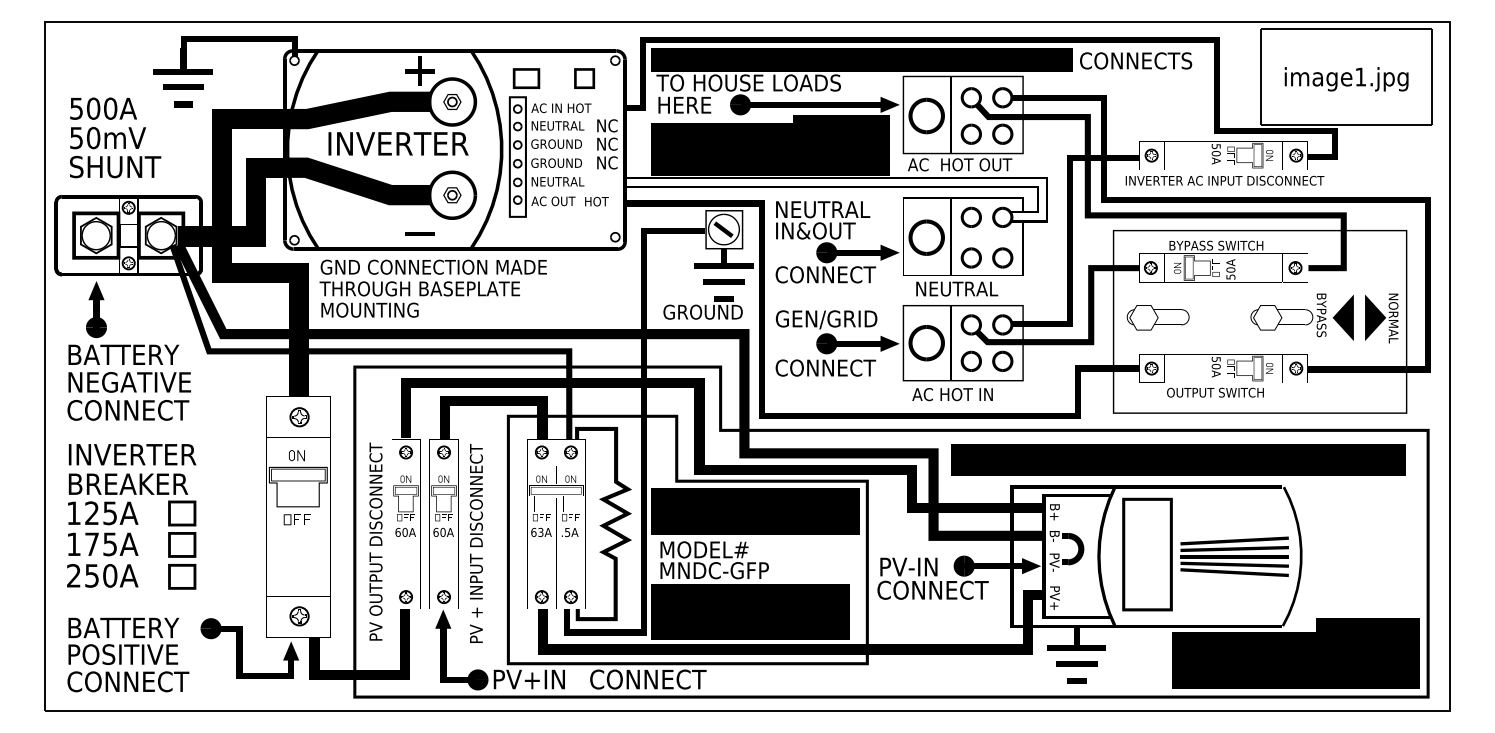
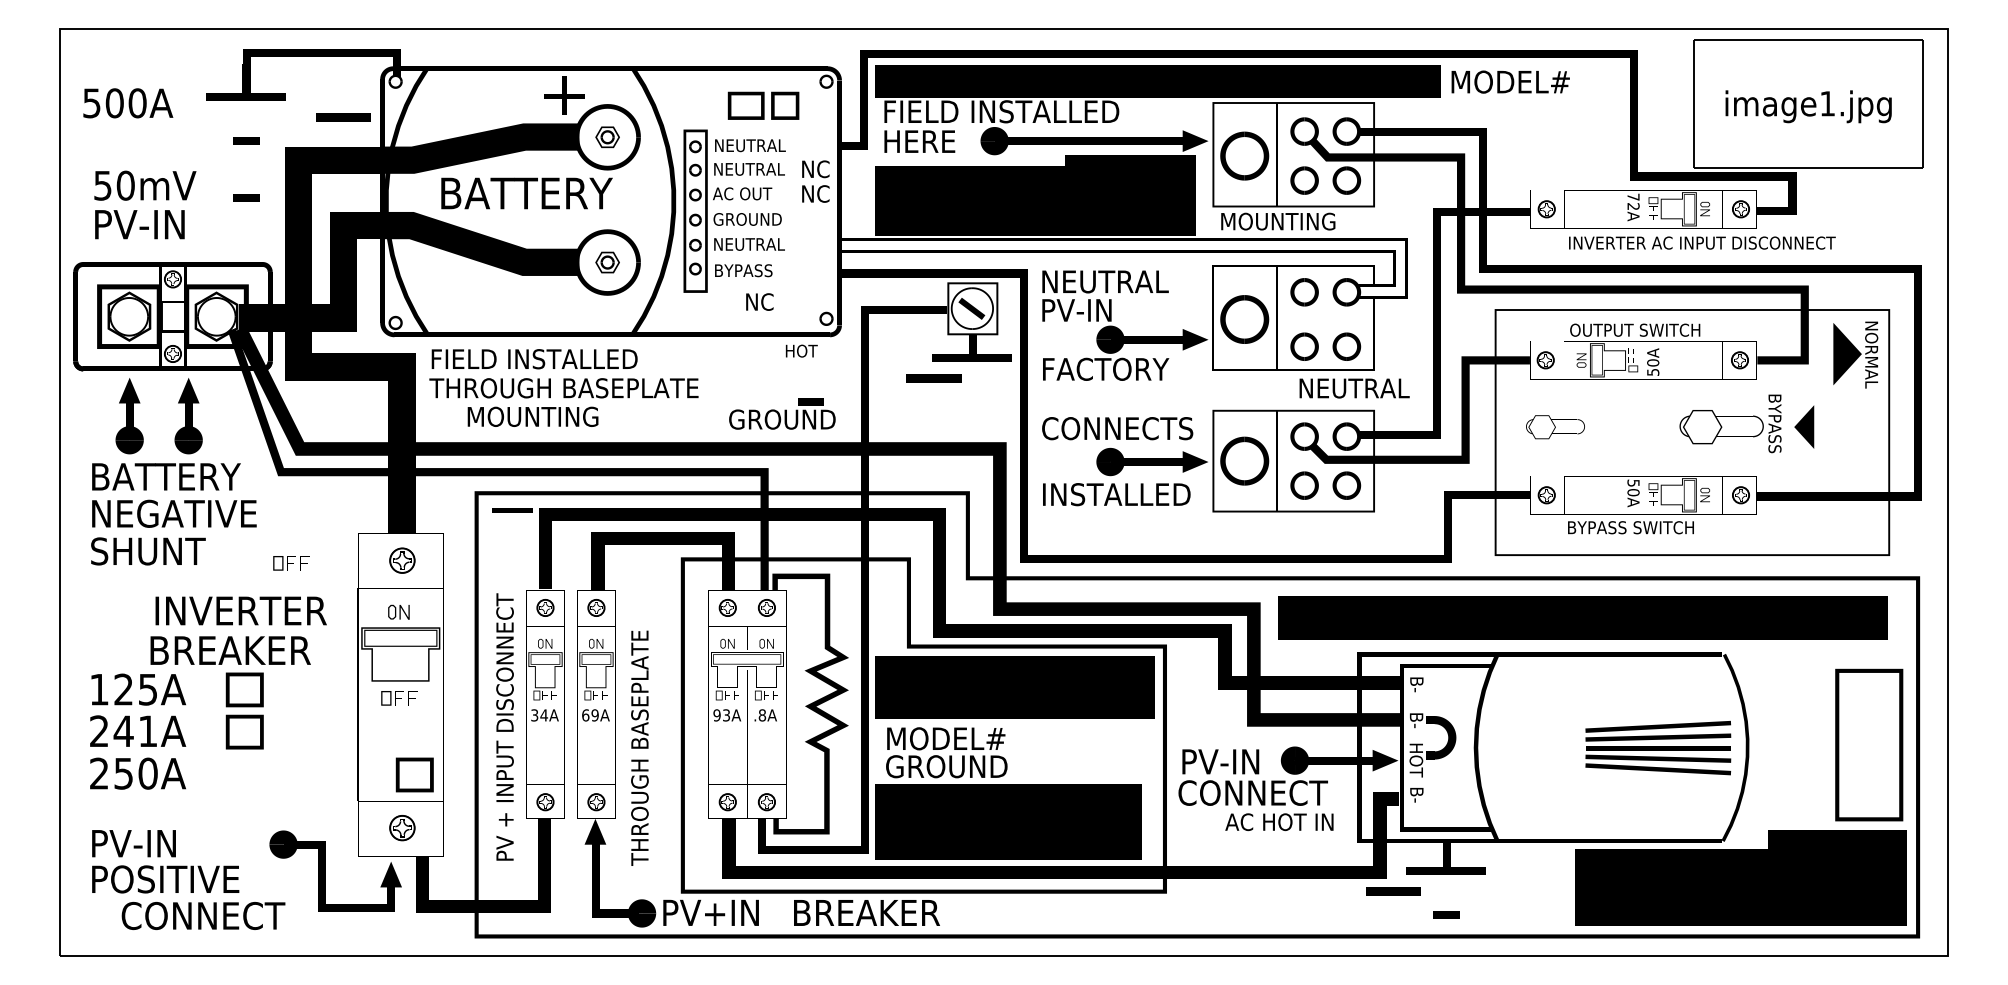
text: (1135, 60) -> (1525, 81), CONNECTS -> MODEL#
part: (525, 78) -> (745, 105), moved
text: (748, 82) -> (1005, 111), TO HOUSE LOADS -> FIELD INSTALLED
line: (183, 87) -> (343, 117), moved
text: (103, 108) -> (128, 103), moved
text: (560, 108) -> (753, 145), AC IN HOT -> NEUTRAL
text: (400, 143) -> (537, 193), INVERTER -> BATTERY
text: (556, 143) -> (747, 193), GROUND -> AC OUT
line: (183, 146) -> (246, 197), added
text: (1216, 149) -> (1633, 201), 50A -> 72A
text: (607, 162) -> (759, 301), moved
text: (960, 164) -> (1289, 221), AC  HOT OUT -> MOUNTING
text: (115, 166) -> (155, 224), SHUNT -> PV-IN
text: (1225, 180) -> (1702, 242), moved
text: (553, 201) -> (743, 270), AC OUT -> BYPASS
text: (596, 201) -> (801, 350), moved
text: (817, 230) -> (1097, 310), IN&OUT -> PV-IN
line: (420, 233) -> (512, 510), moved
text: (1217, 245) -> (1635, 329), BYPASS SWITCH -> OUTPUT SWITCH
text: (433, 267) -> (582, 359), GND CONNECTION MADE -> FIELD INSTALLED
text: (825, 274) -> (1108, 368), CONNECT -> FACTORY
line: (724, 281) -> (933, 378), moved
text: (957, 289) -> (1354, 388), moved
text: (703, 307) -> (782, 413), moved
part: (140, 309) -> (188, 416), added
text: (369, 309) -> (532, 416), moved
part: (1343, 317) -> (1804, 426), size x0.7
part: (1158, 318) -> (1555, 427), size x0.7
text: (1381, 318) -> (1855, 354), moved
text: (835, 319) -> (1122, 429), GEN/GRID -> CONNECTS
text: (830, 367) -> (1115, 494), CONNECT -> INSTALLED
text: (1215, 392) -> (1632, 527), OUTPUT SWITCH -> BYPASS SWITCH
text: (952, 394) -> (1279, 821), moved
text: (128, 410) -> (172, 551), CONNECT -> SHUNT
part: (216, 419) -> (291, 563), added
text: (132, 454) -> (240, 610), moved
text: (128, 484) -> (230, 650), moved
text: (1053, 516) -> (1415, 693), B+ -> B-
text: (375, 528) -> (504, 710), PV OUTPUT DISCONNECT -> PV + INPUT DISCONNECT
text: (401, 532) -> (539, 715), 60A -> 34A
text: (442, 532) -> (594, 715), 60A -> 69A
text: (533, 532) -> (716, 715), 63A -> 93A
text: (567, 532) -> (762, 715), .5A -> .8A
text: (476, 543) -> (639, 730), PV + INPUT DISCONNECT -> THROUGH BASEPLATE
text: (91, 544) -> (123, 731), 175A -> 241A
part: (1147, 554) -> (1869, 744), moved
text: (1054, 566) -> (1416, 761), PV- -> HOT
text: (714, 570) -> (959, 766), MNDC-GFP -> GROUND
part: (181, 576) -> (414, 774), moved
text: (1054, 598) -> (1416, 804), PV+ -> B-
text: (124, 627) -> (167, 843), BATTERY -> PV-IN
line: (1076, 663) -> (1393, 891), moved
text: (648, 679) -> (870, 912), CONNECT -> BREAKER
text: (128, 681) -> (203, 915), moved

